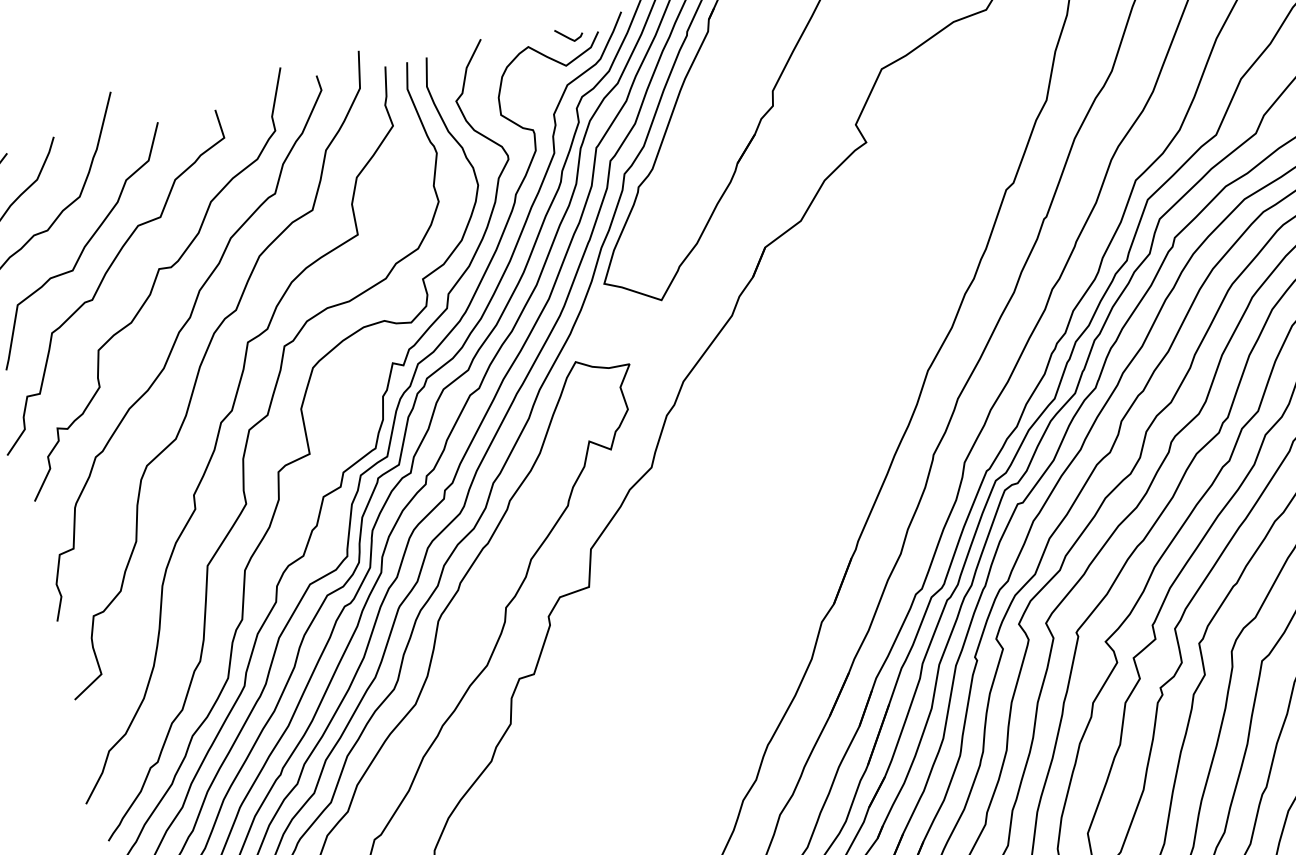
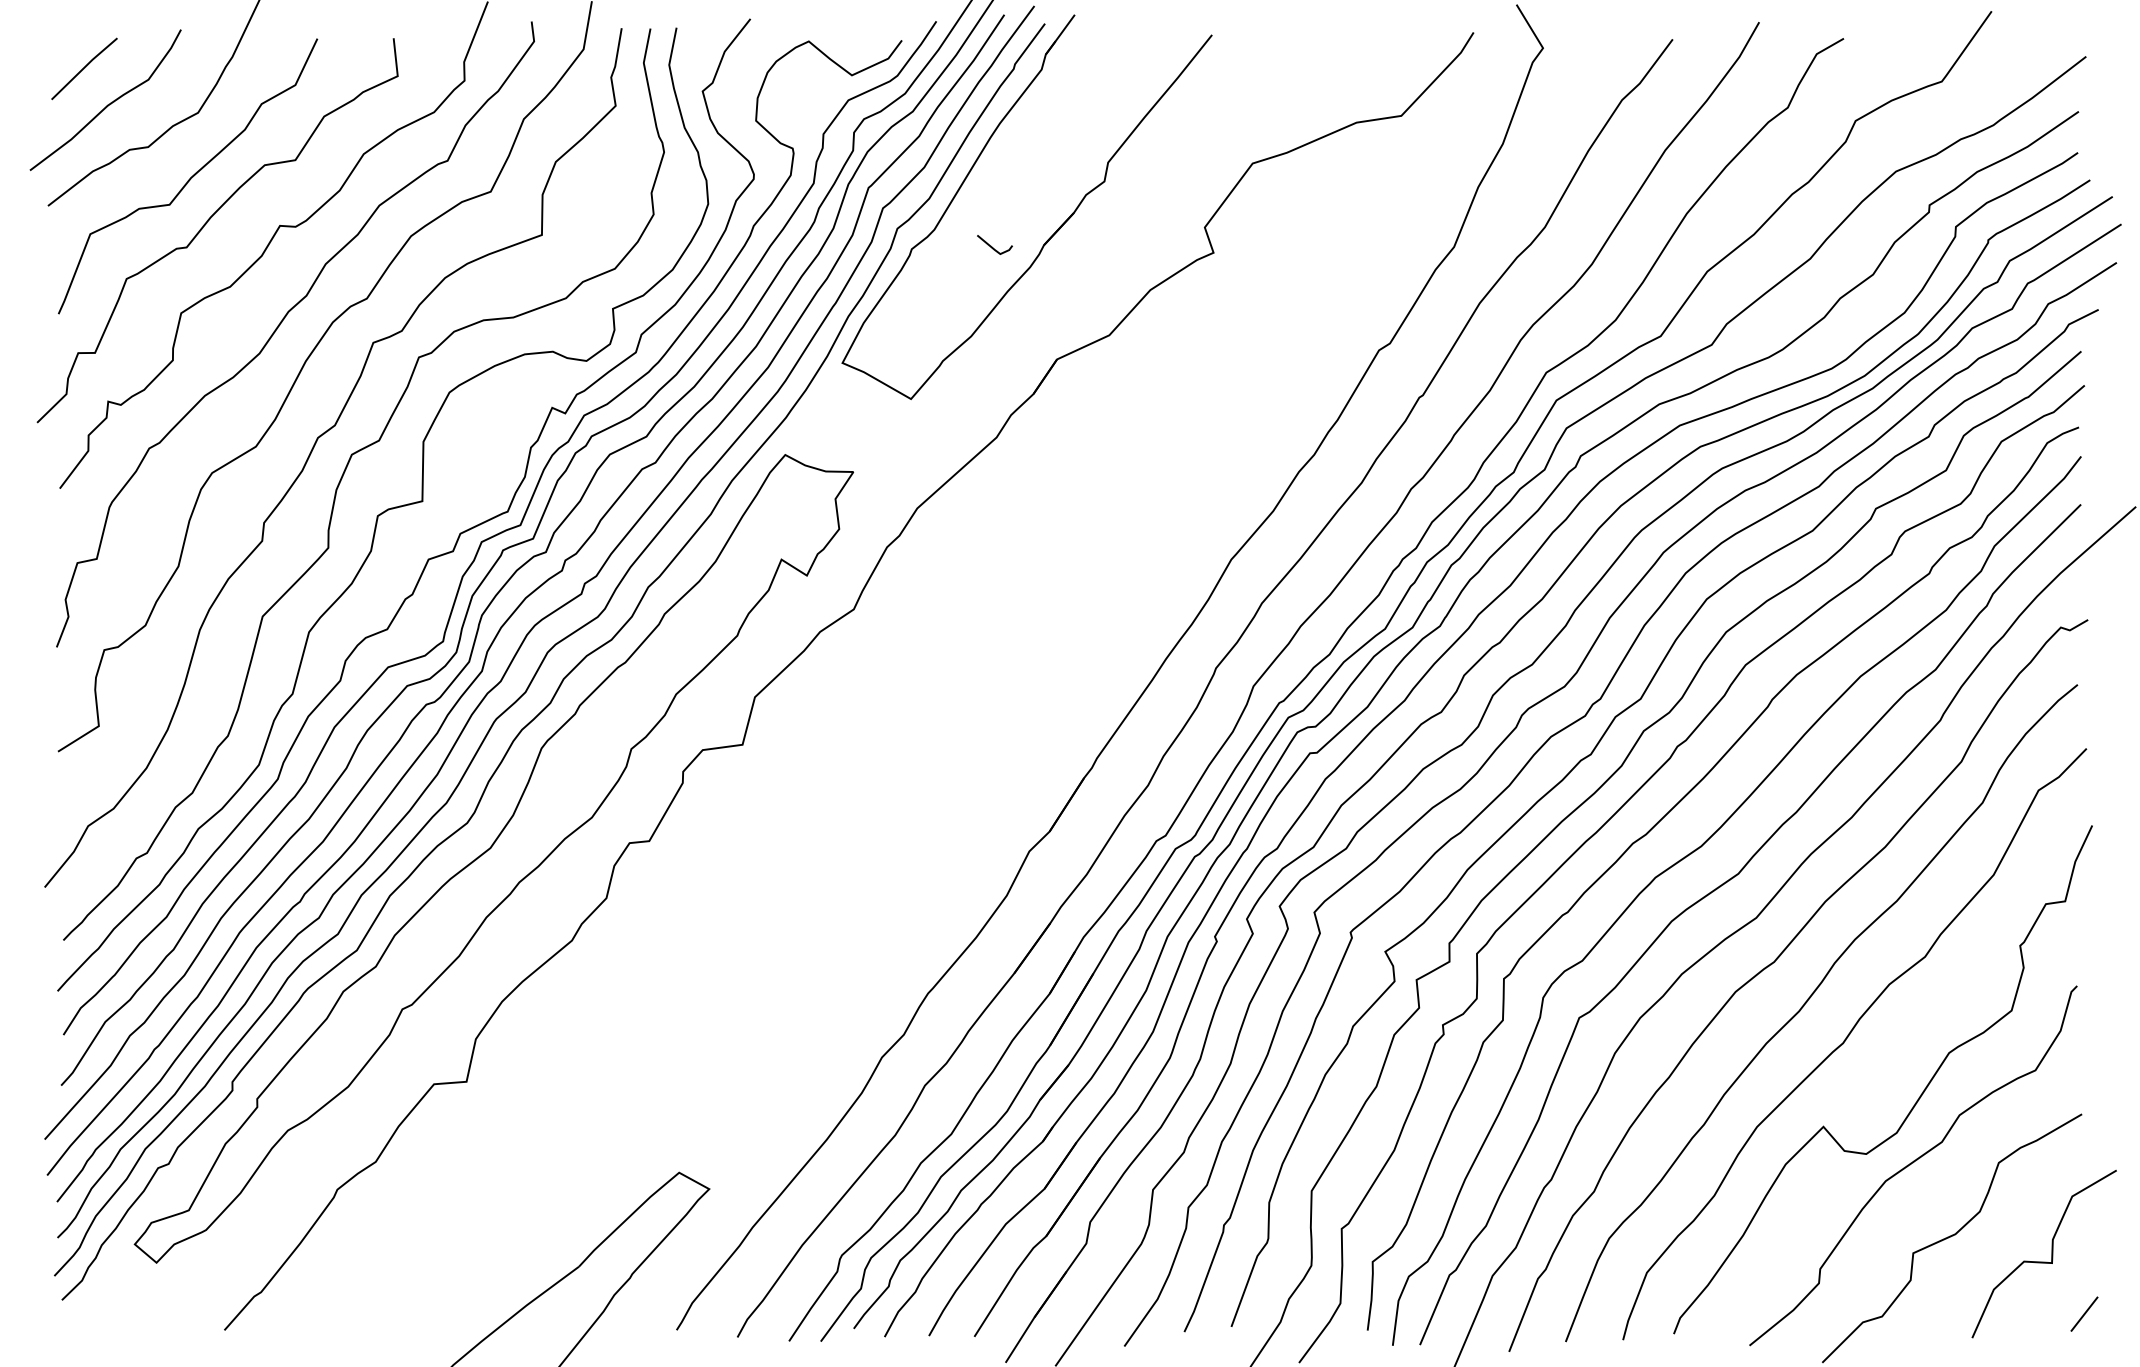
line: (567, 36) -> (992, 246), moved

